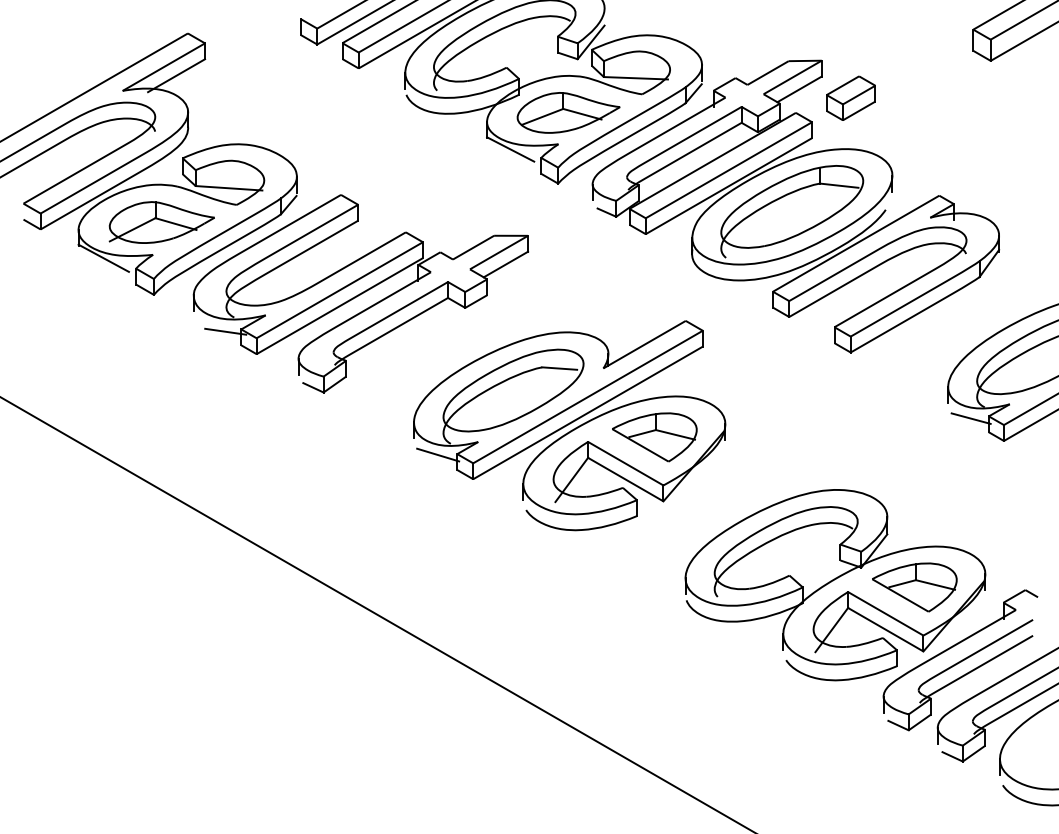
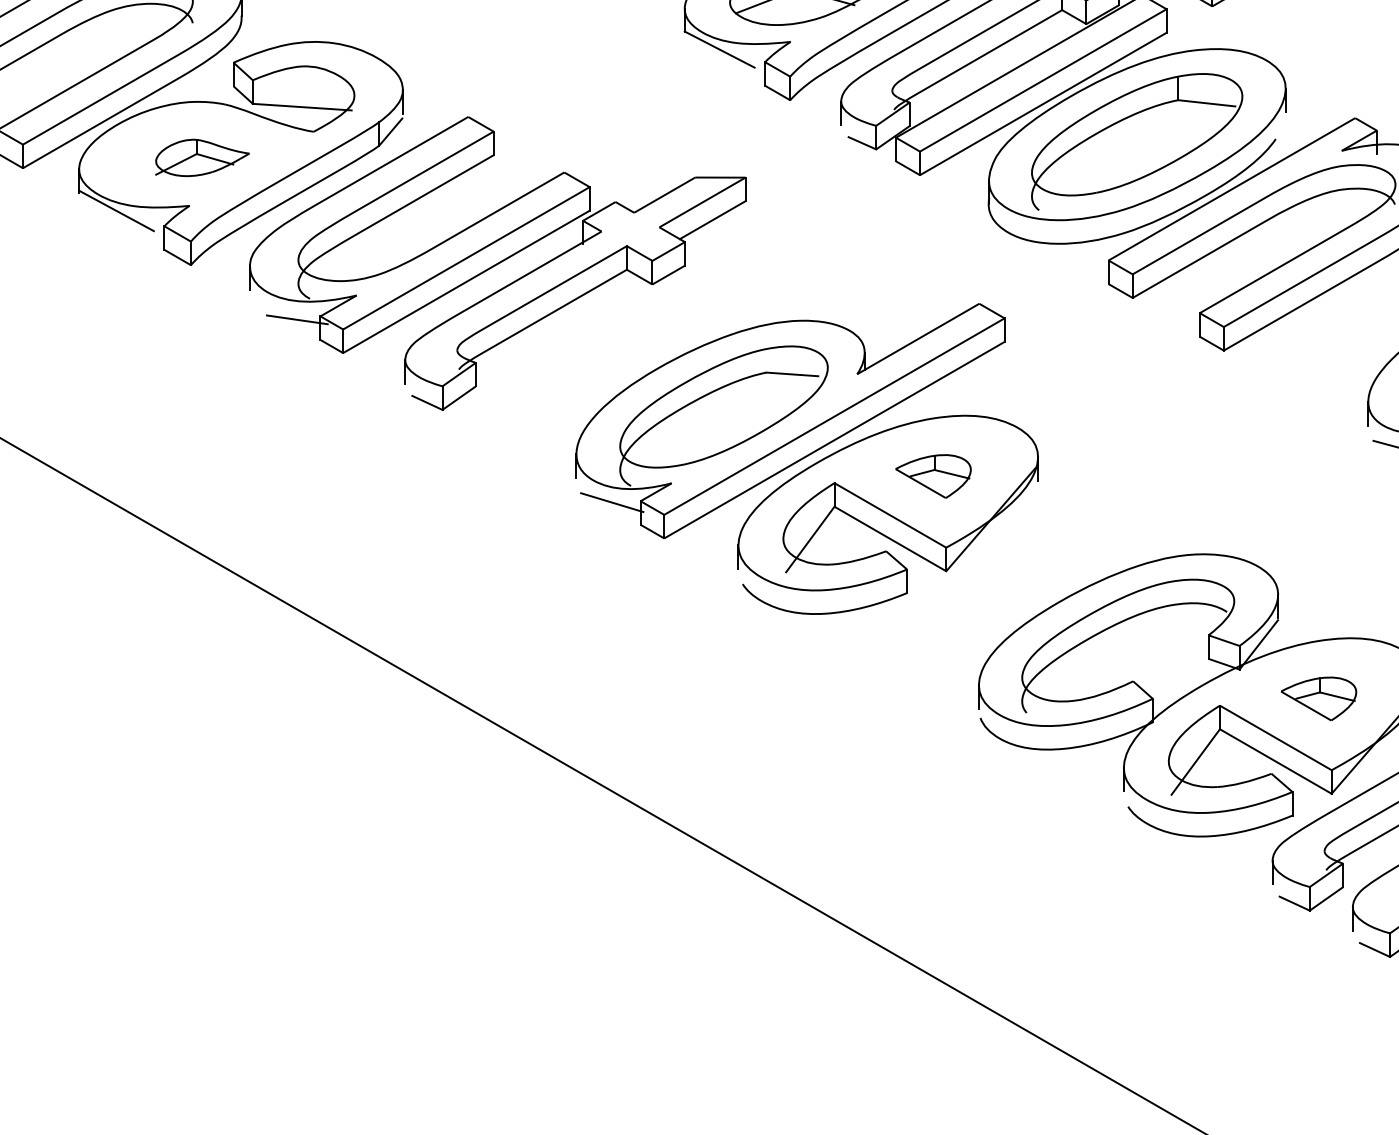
part: (161, 222) -> (202, 157), size x0.6
part: (654, 437) -> (932, 476), size x0.6
part: (914, 587) -> (1318, 698), size x0.6

